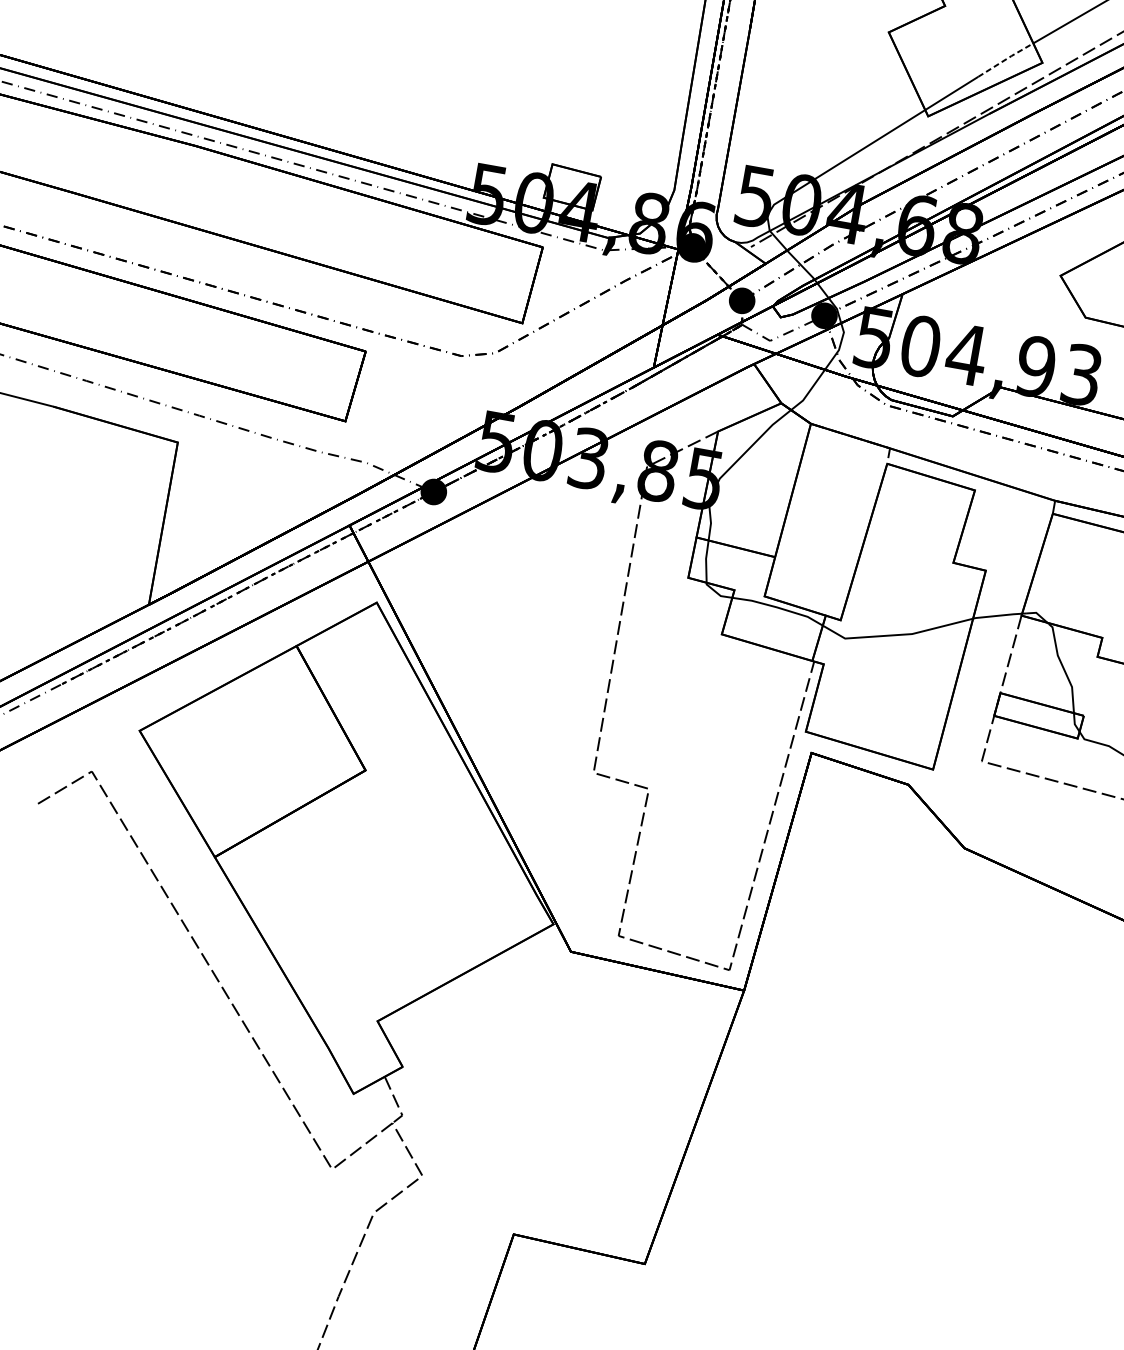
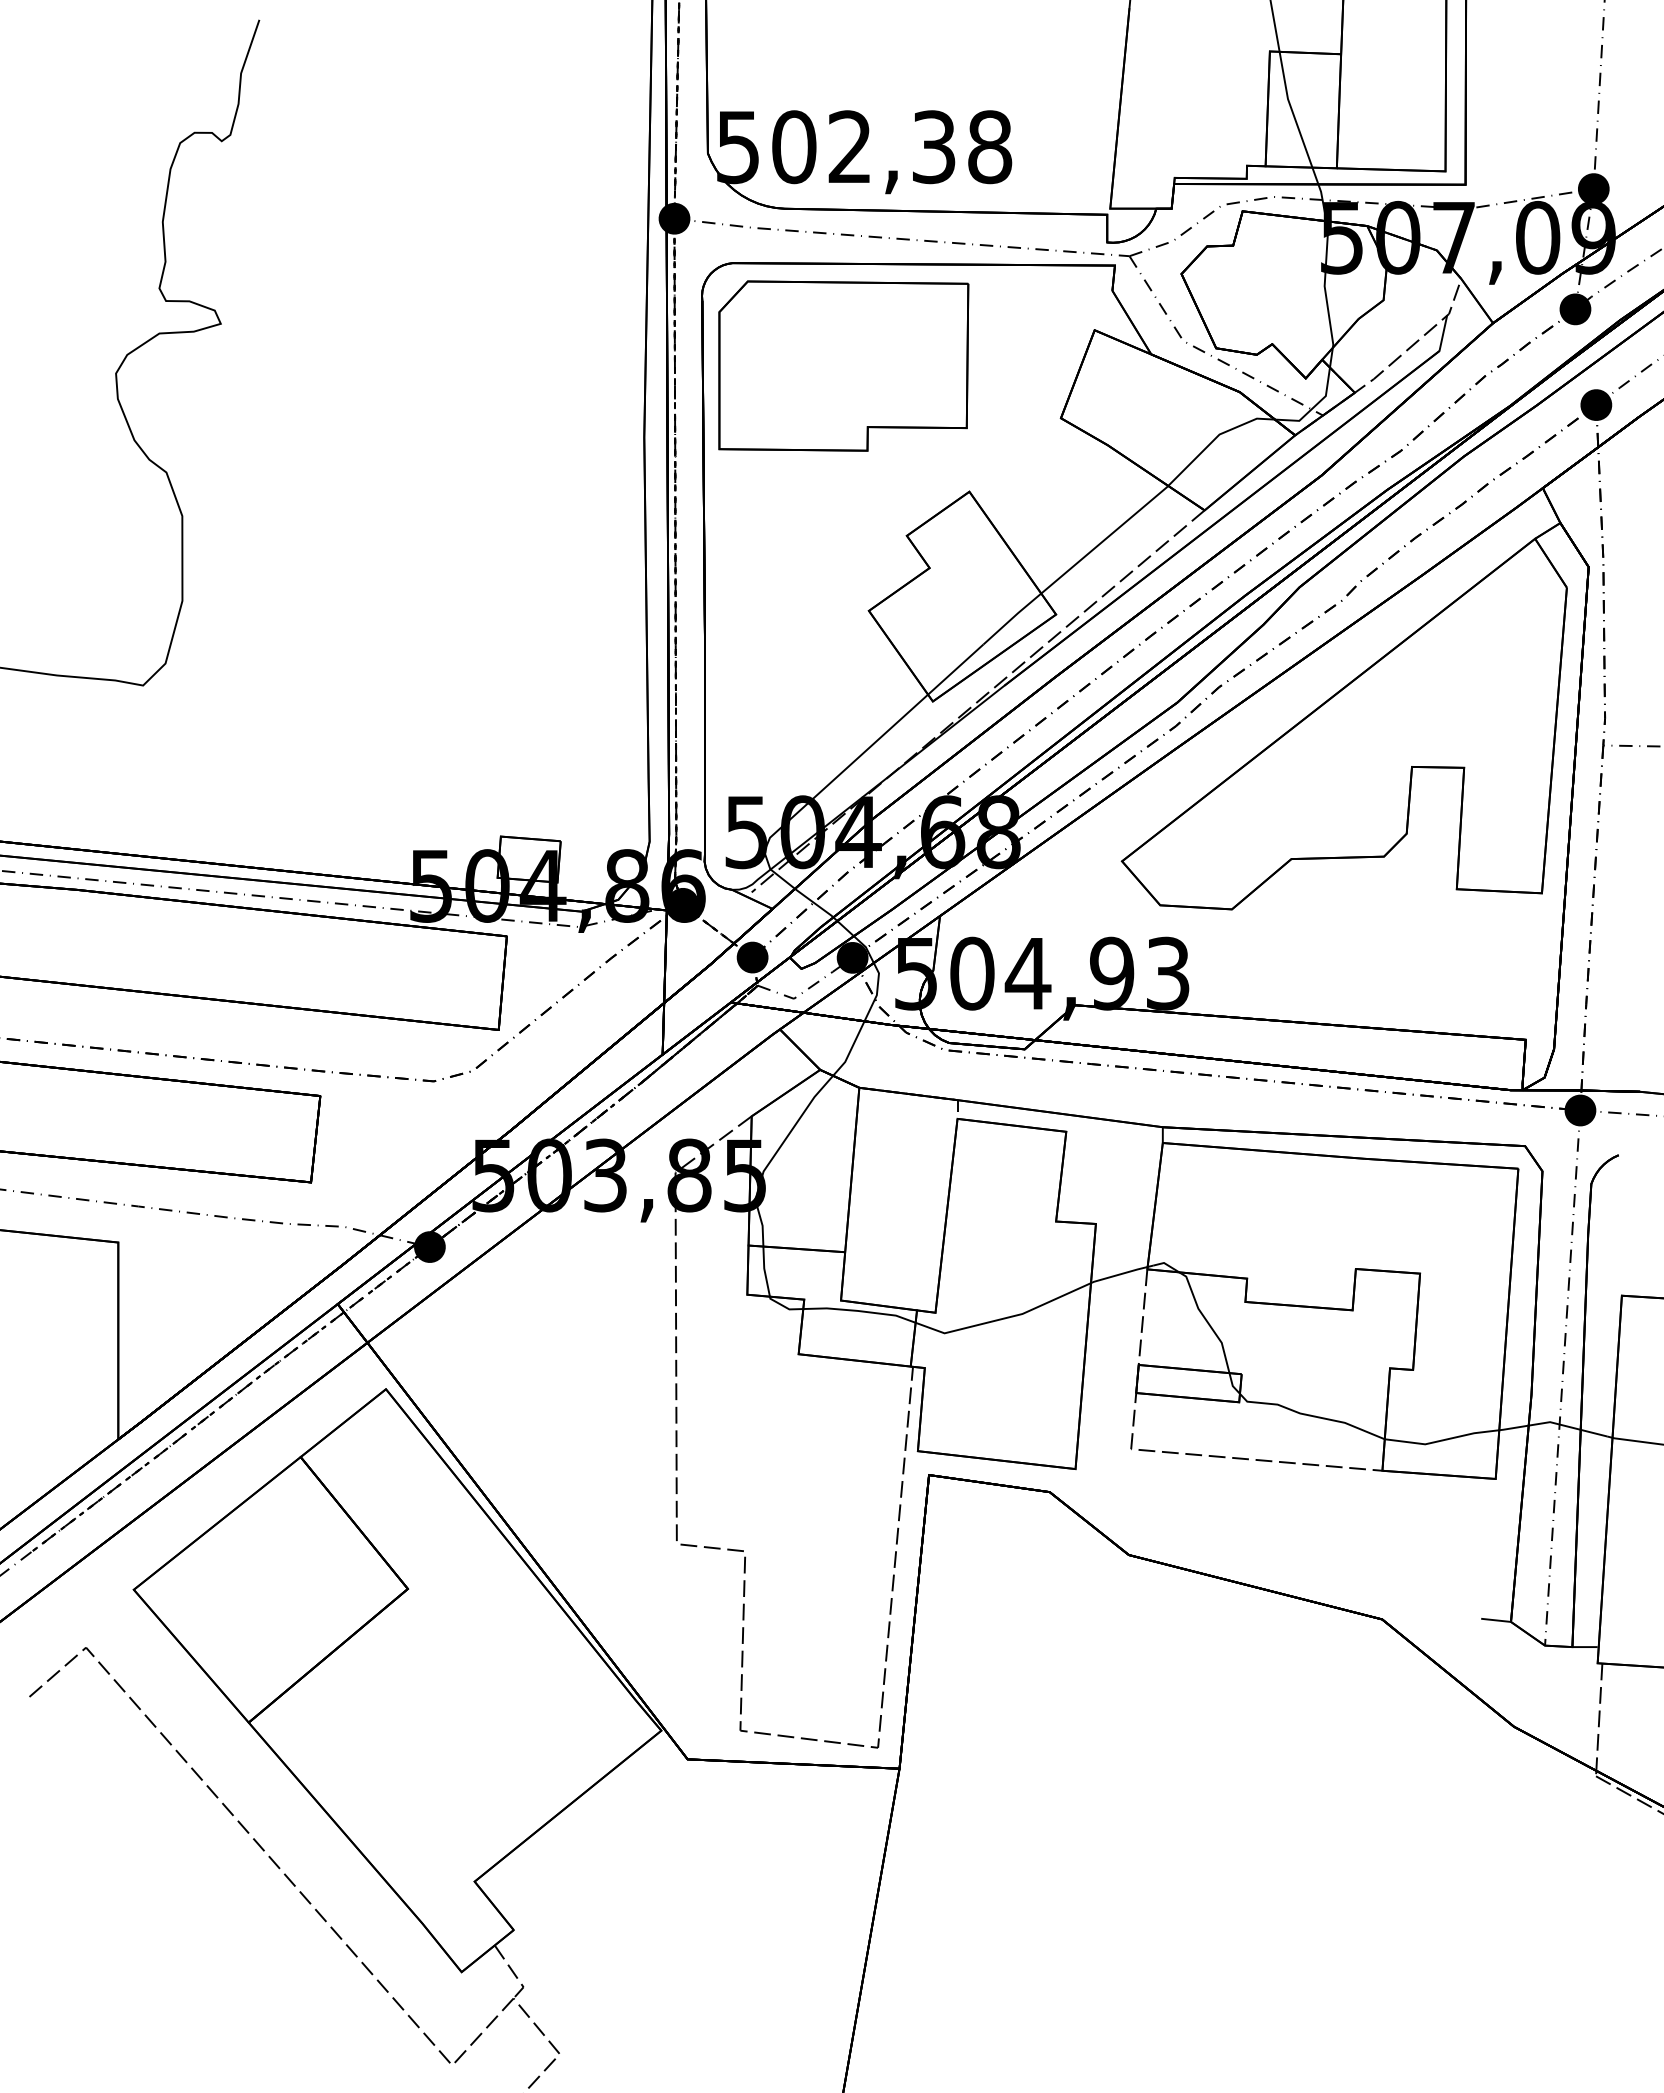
line: (1006, 59) -> (1013, 617), dashed -> solid

